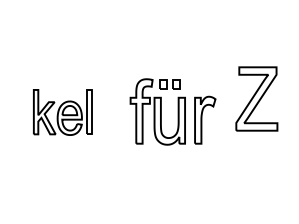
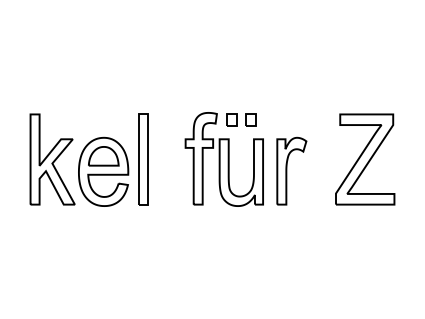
part: (256, 98) -> (364, 158), moved
part: (62, 112) -> (88, 160), size x1.43

